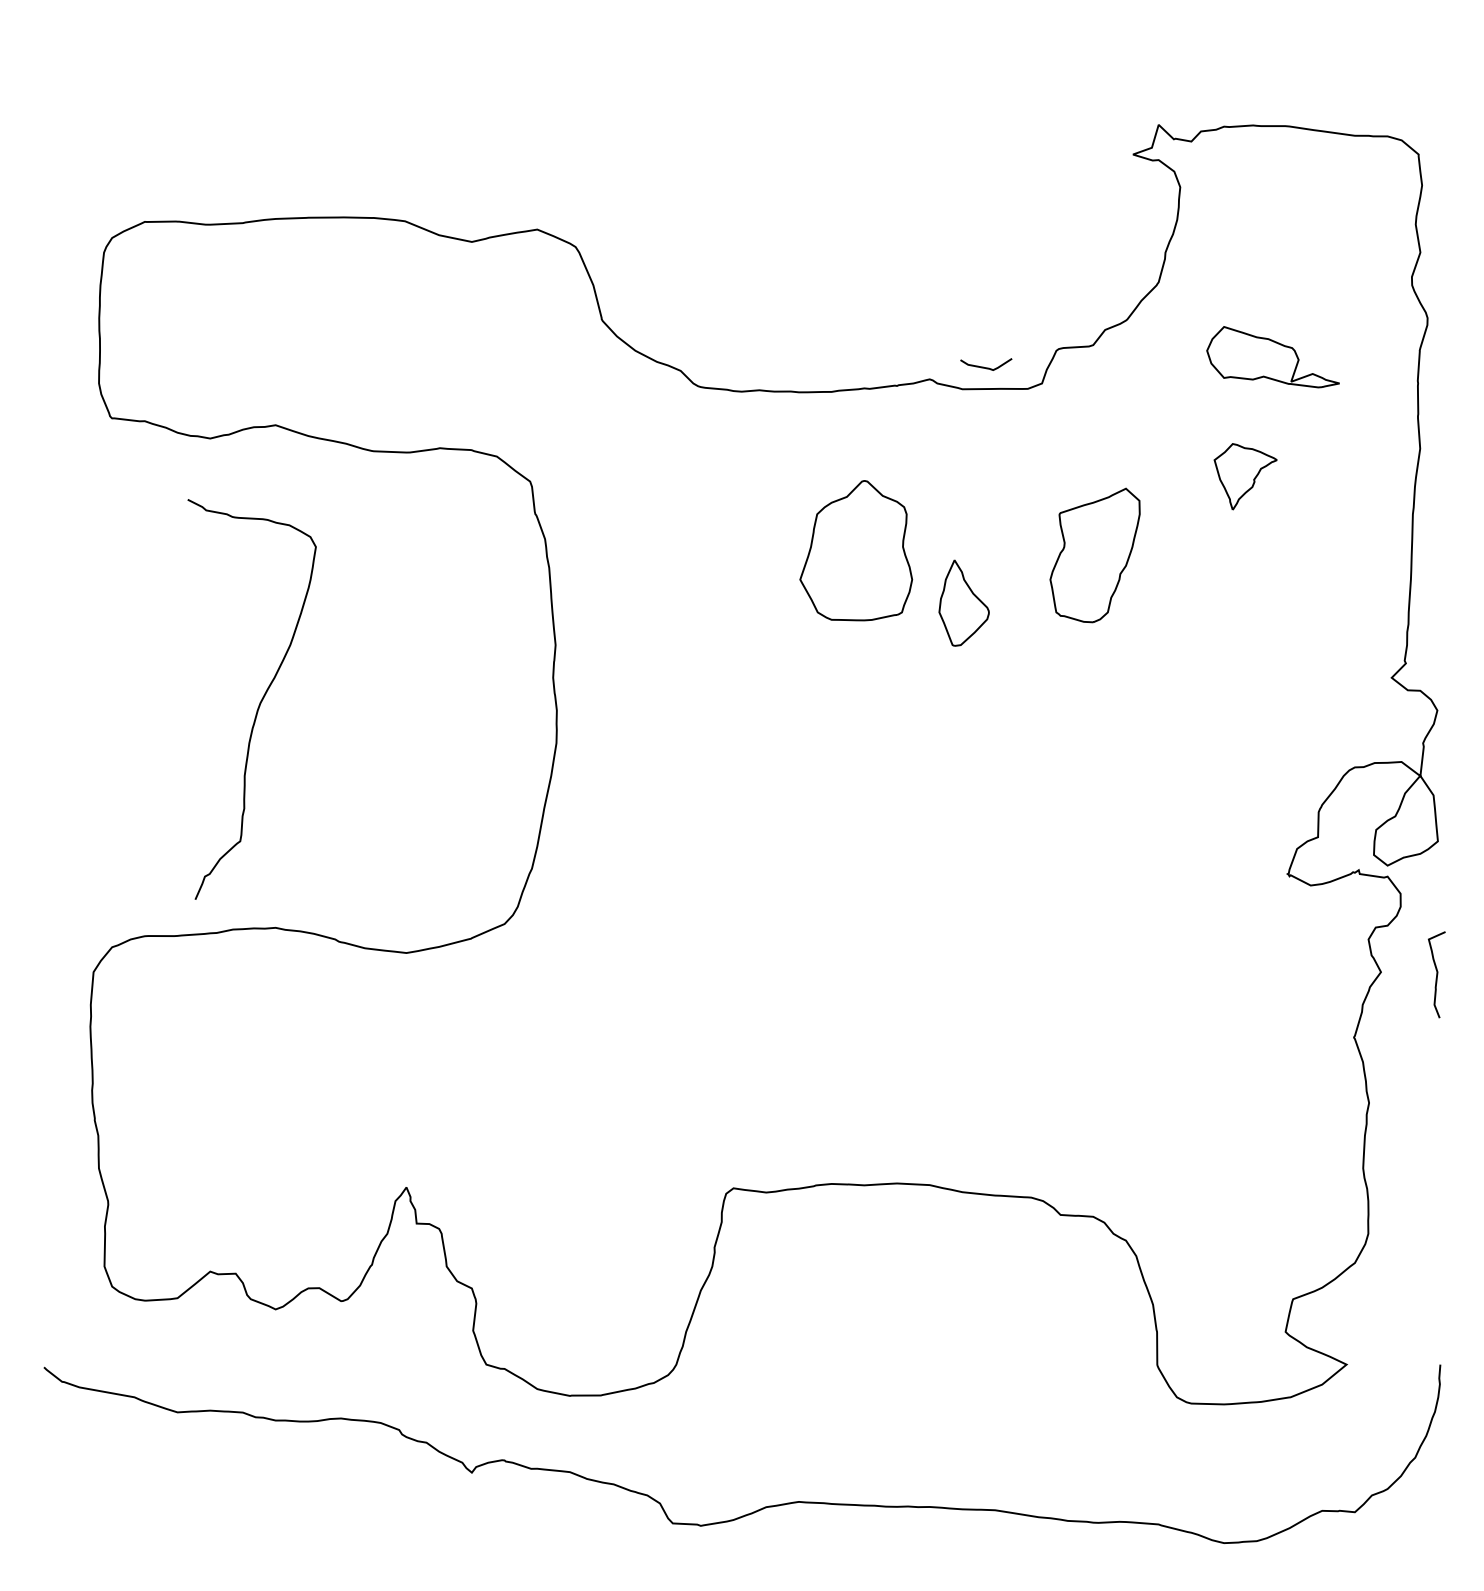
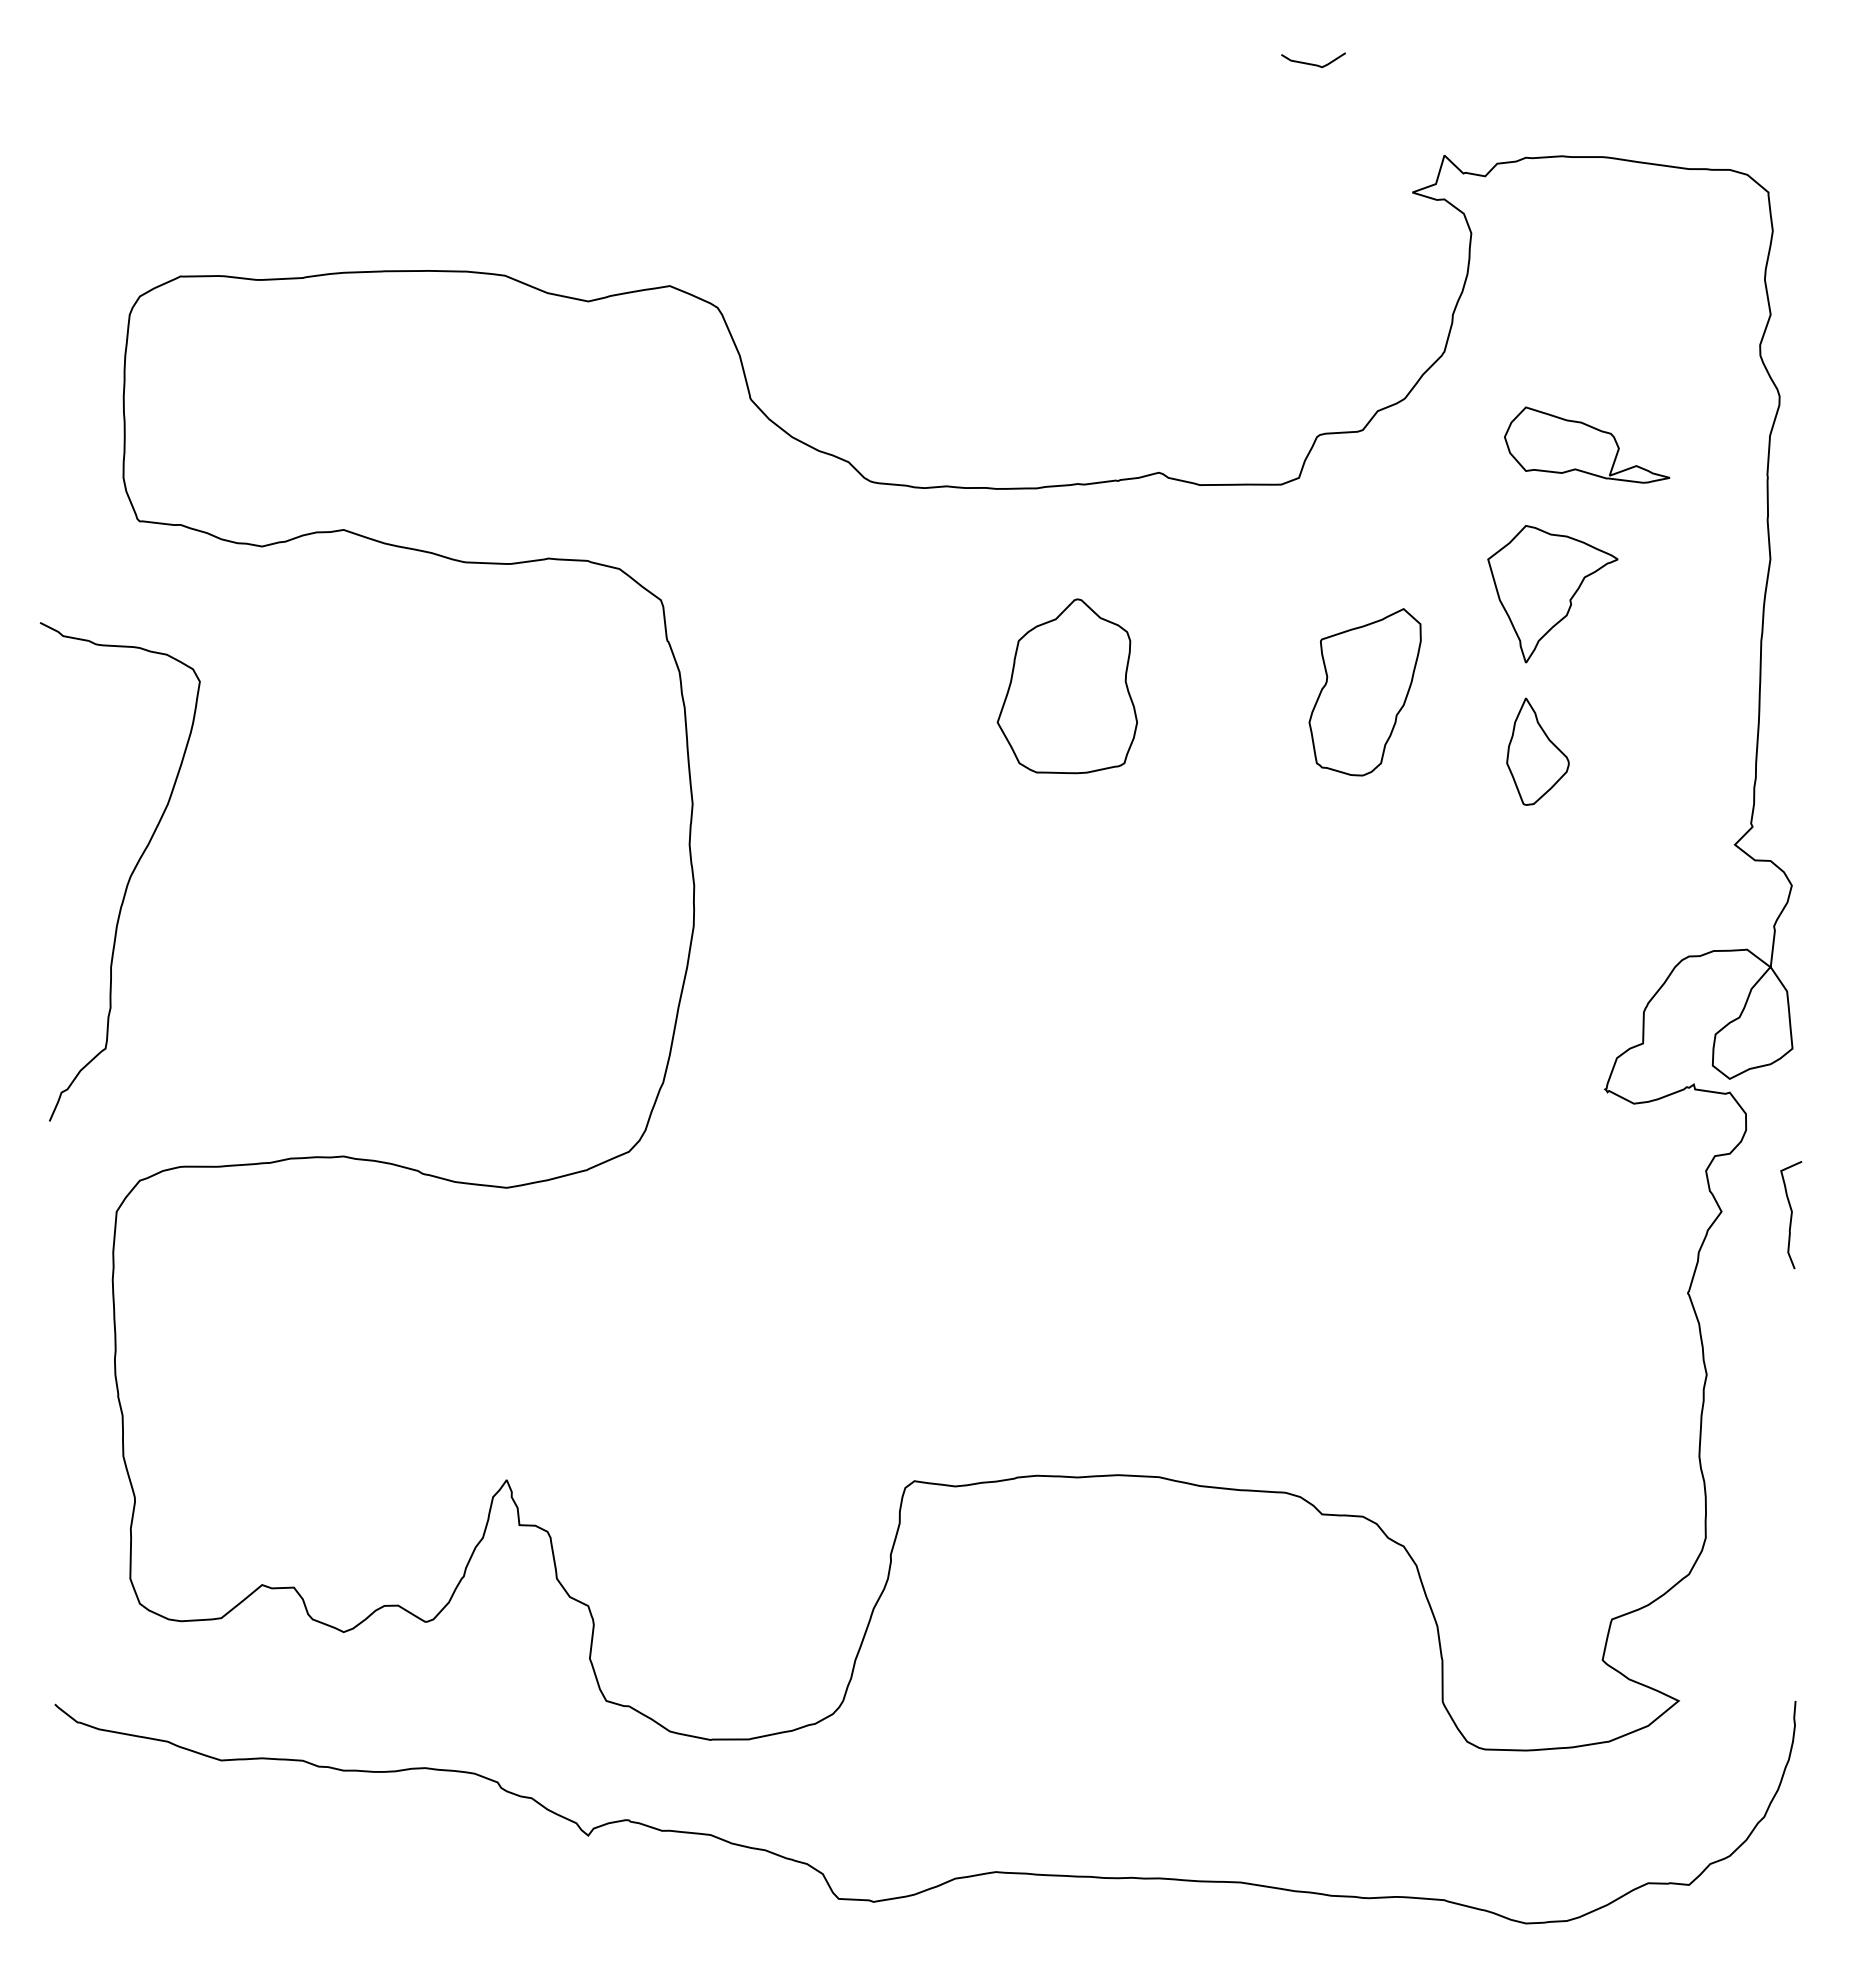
curve: (985, 367) -> (1312, 63), moved
part: (1245, 477) -> (1552, 594), size x1.67
part: (963, 602) -> (1537, 751), moved
curve: (259, 703) -> (129, 876), moved

